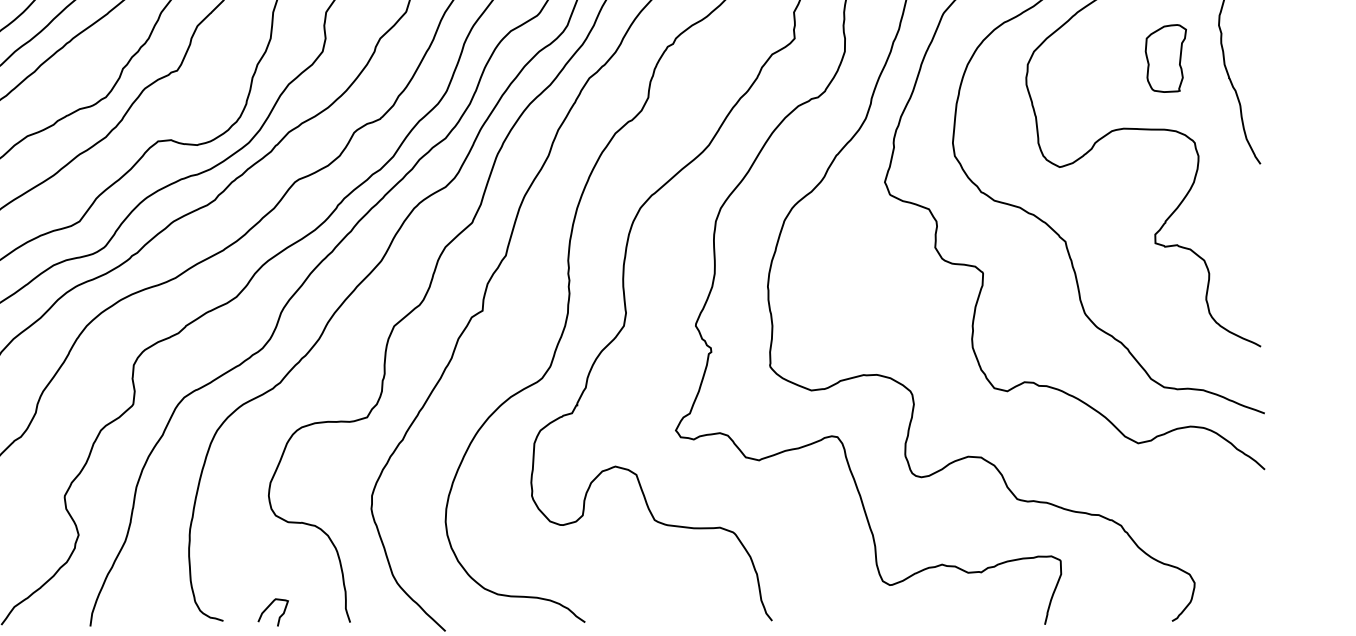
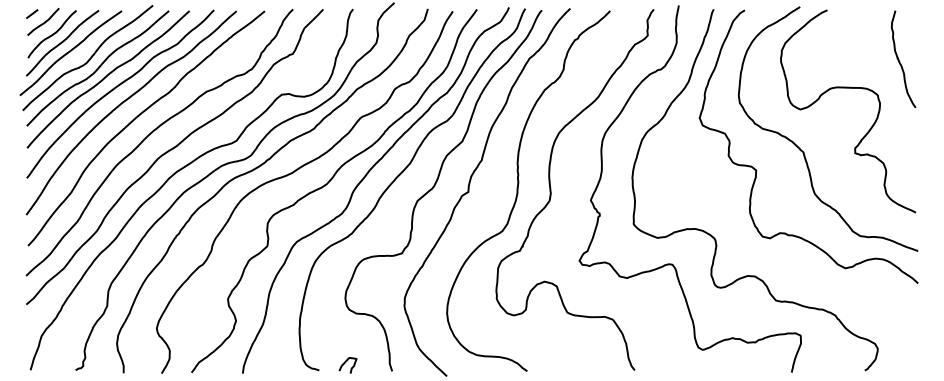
part: (1164, 57) -> (860, 46), removed

